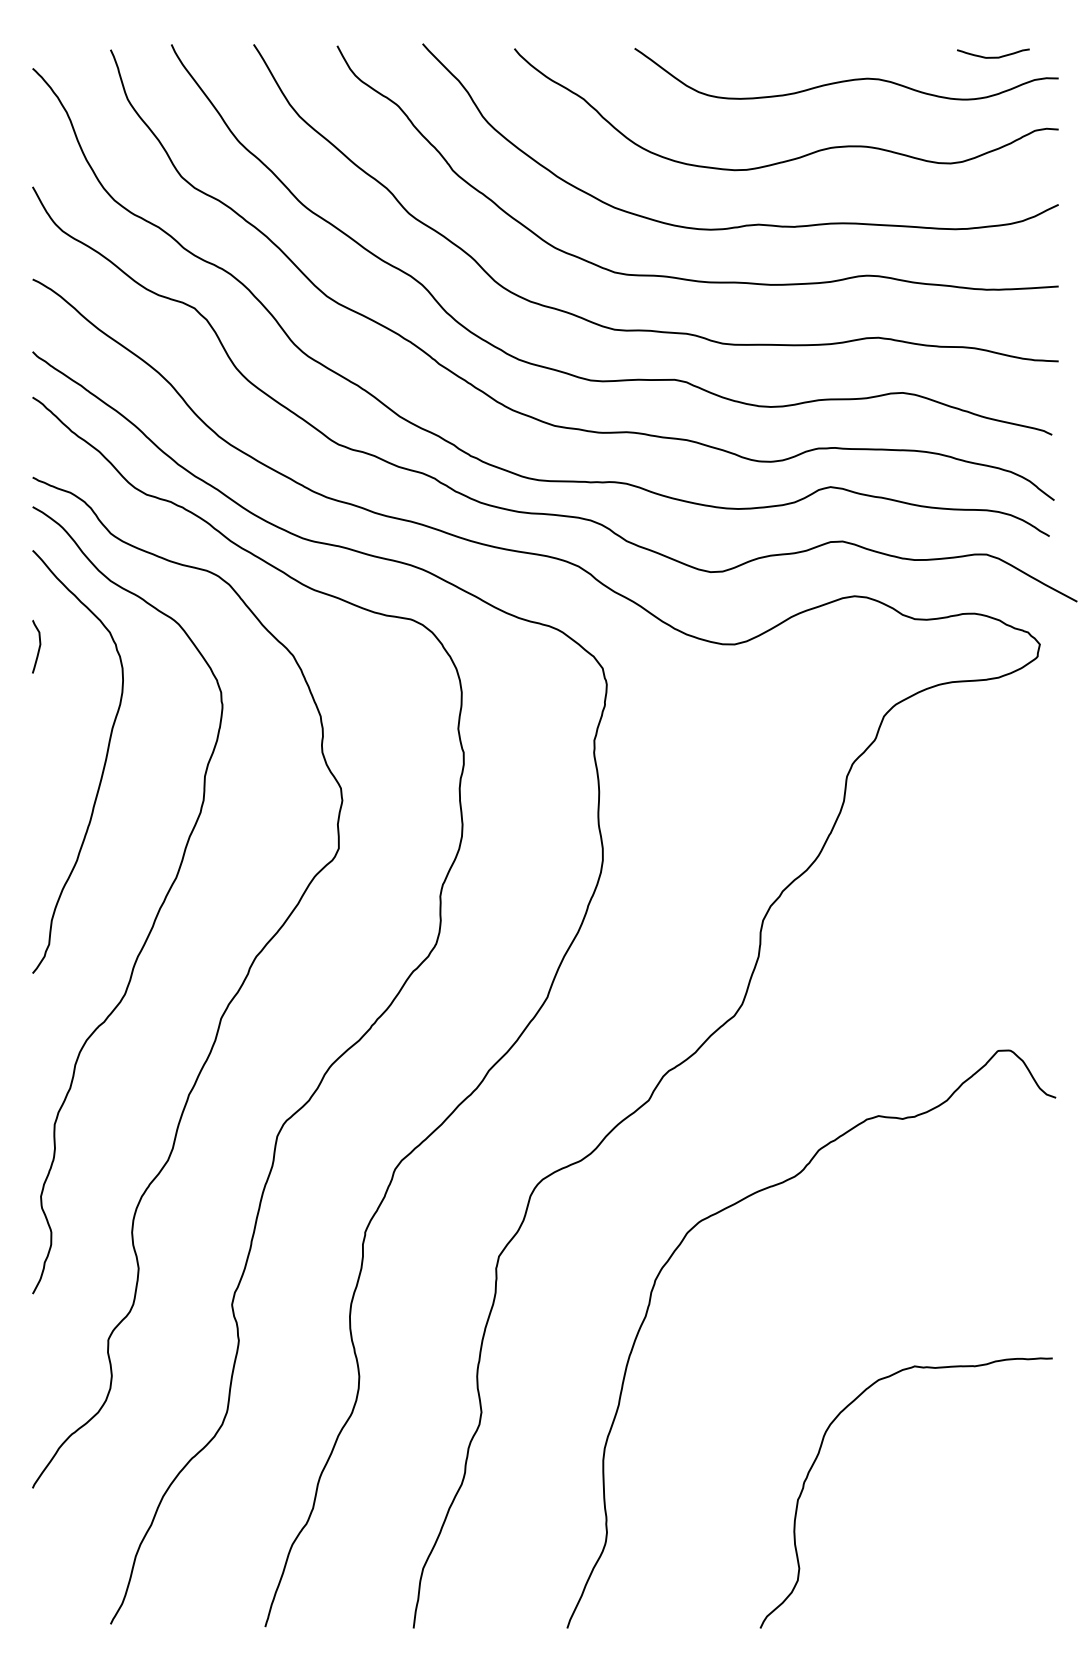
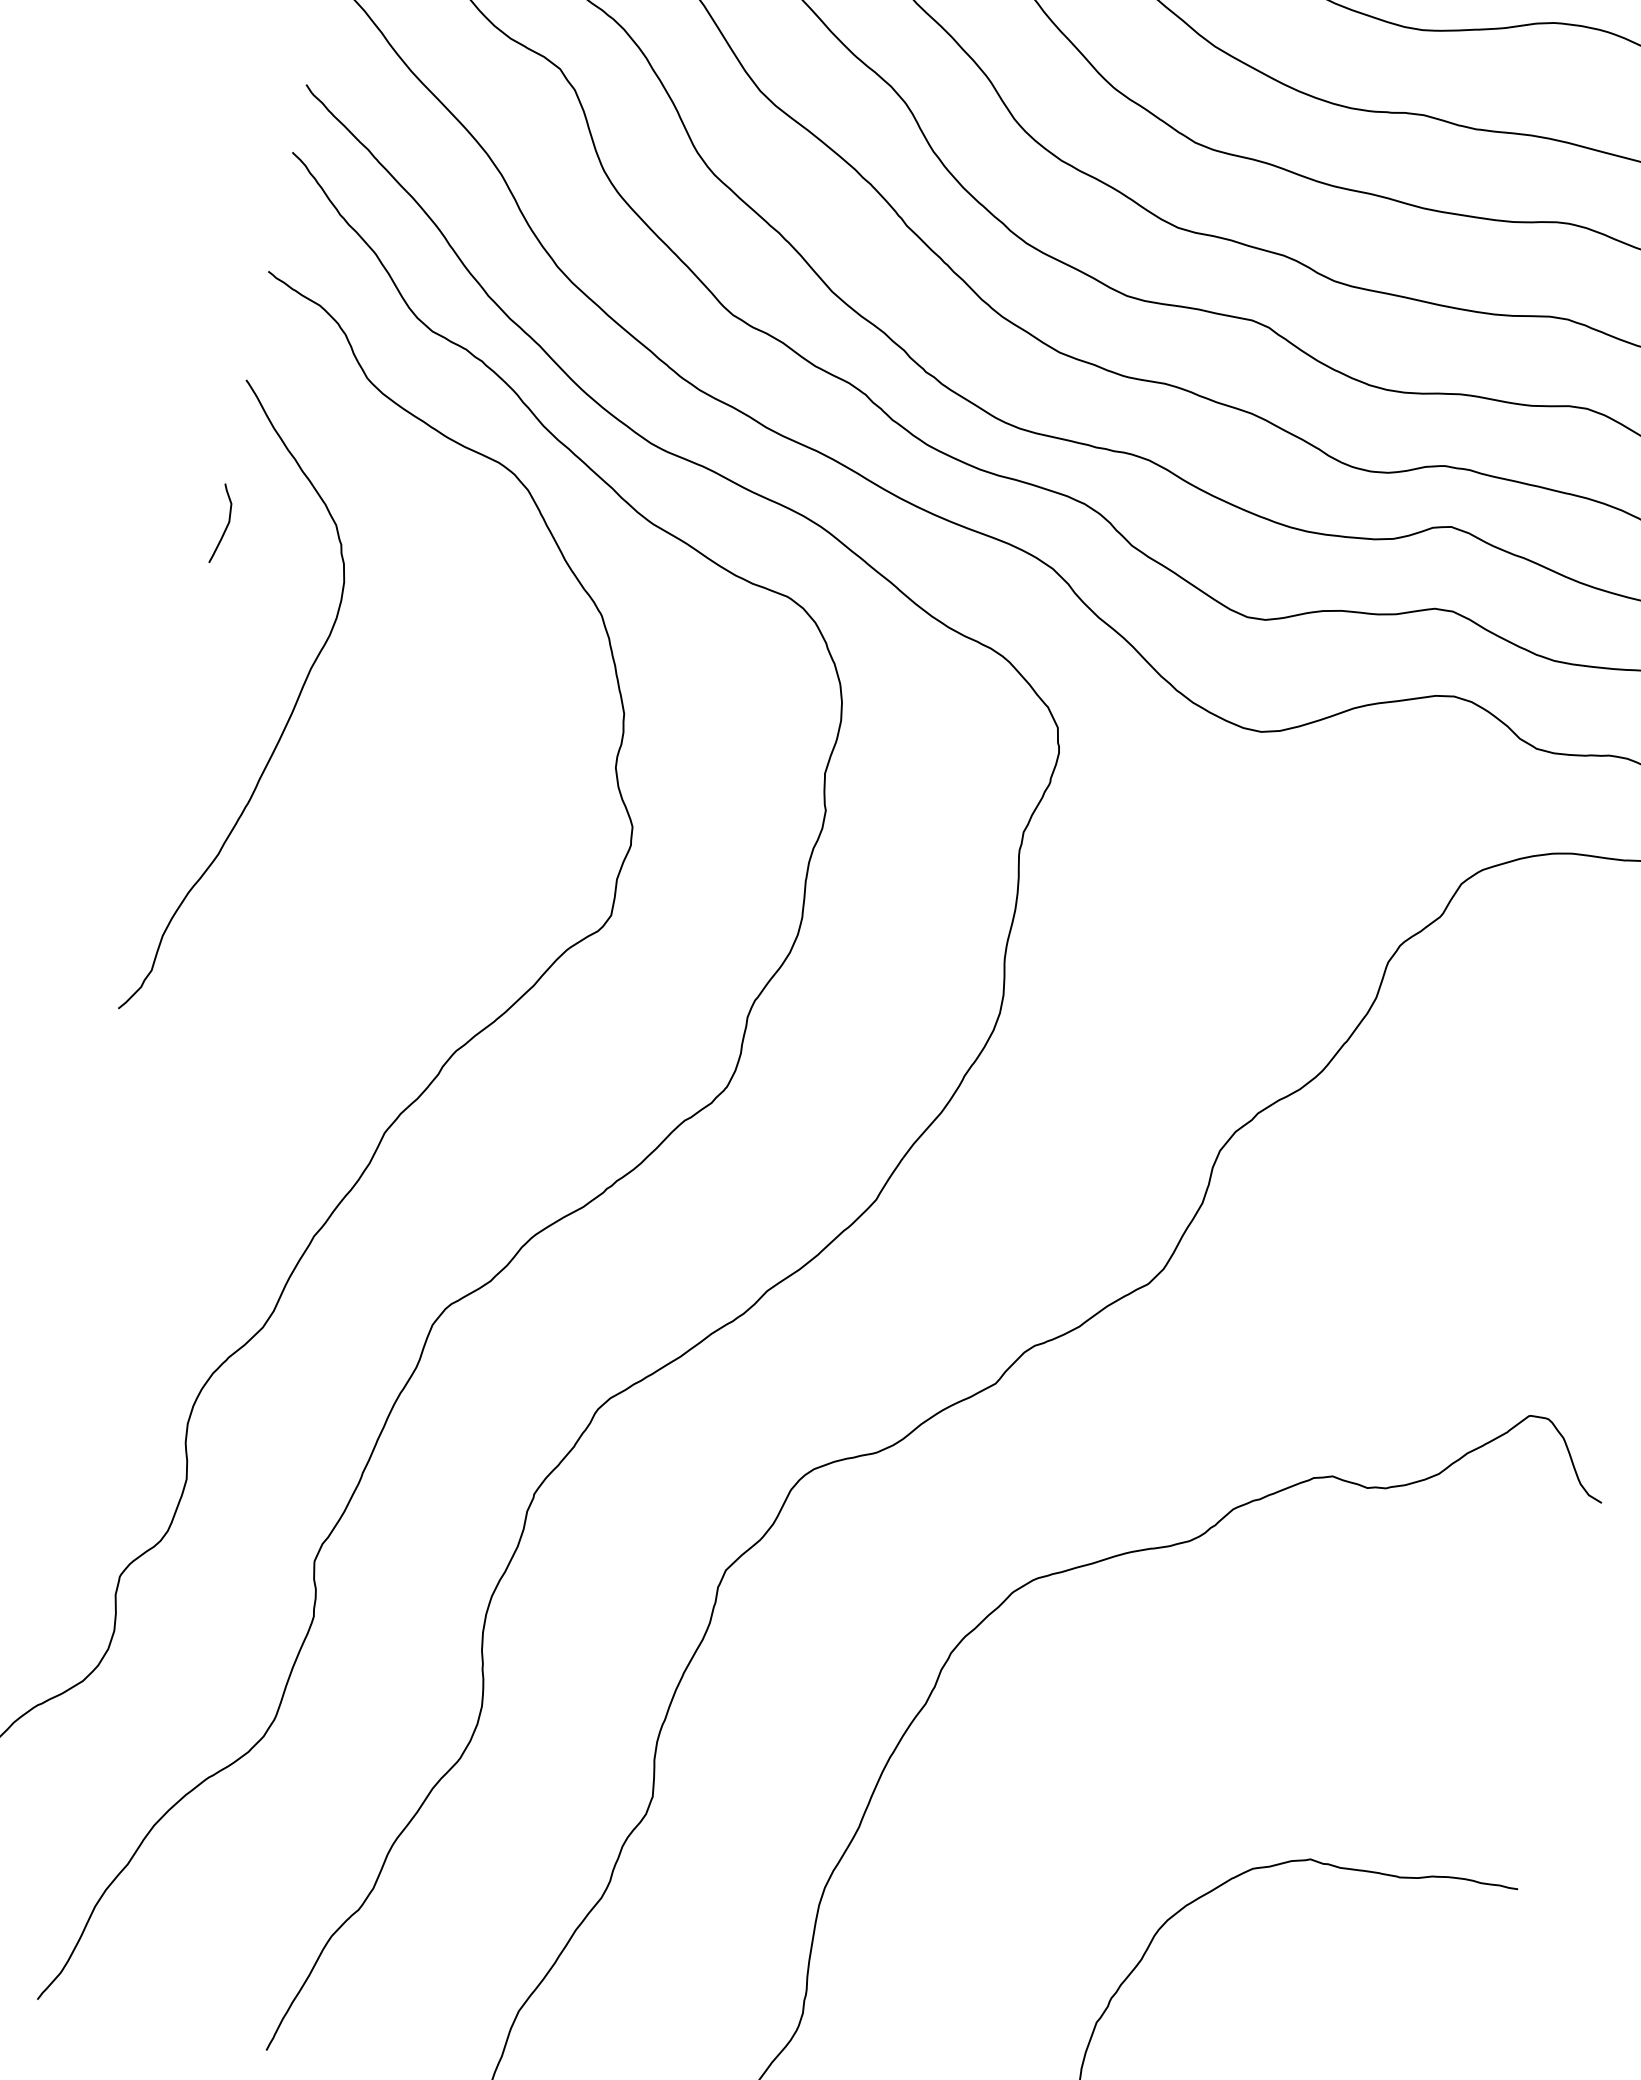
curve: (157, 911) -> (322, 954), removed

